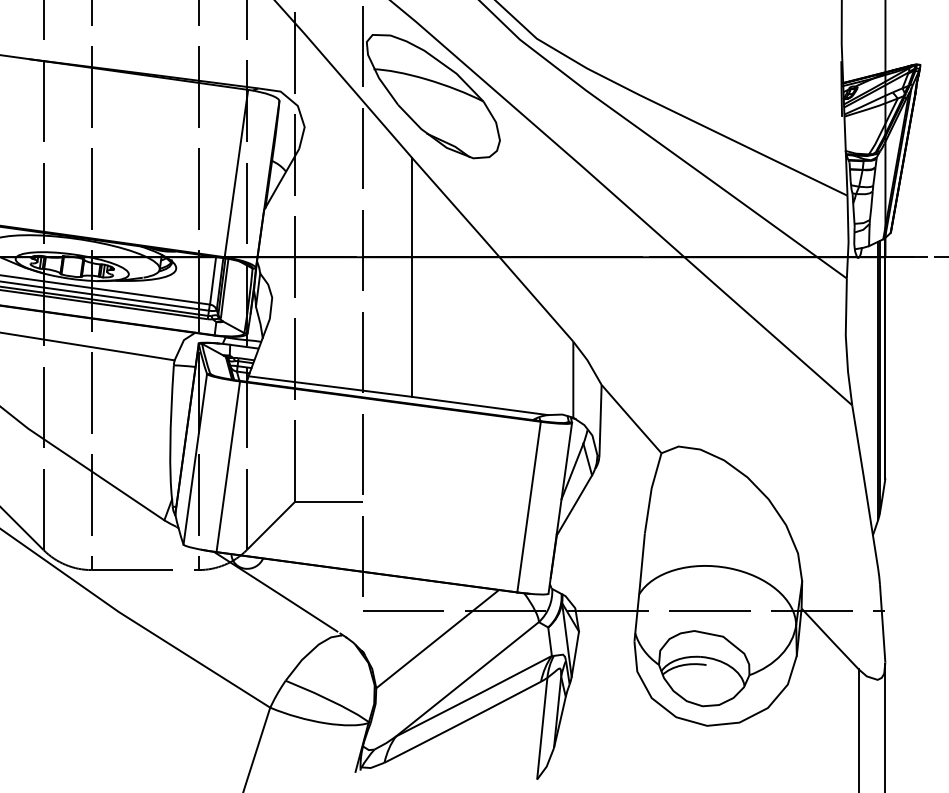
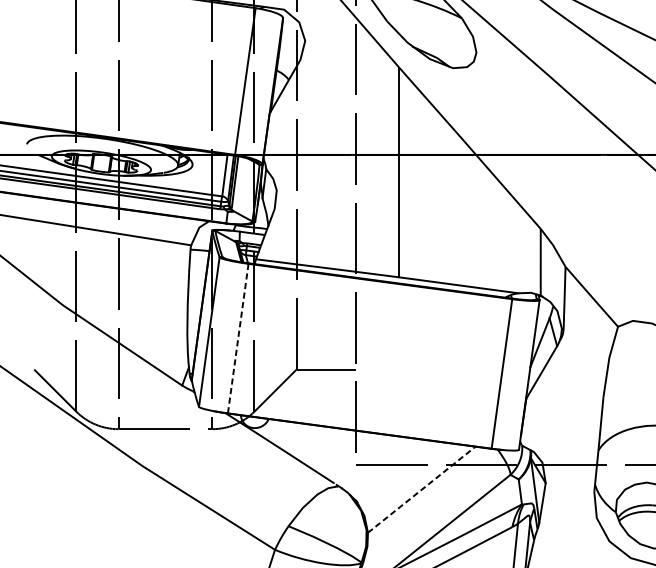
line: (228, 467) -> (238, 339), solid -> dashed
line: (437, 639) -> (421, 490), solid -> dashed

